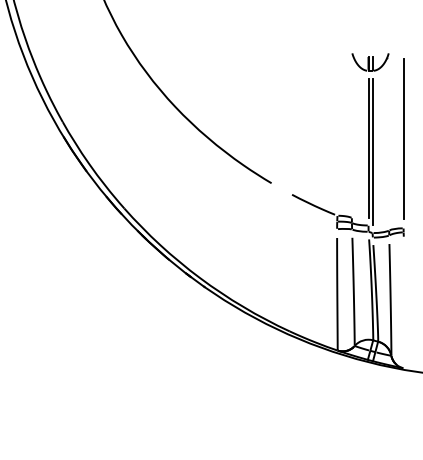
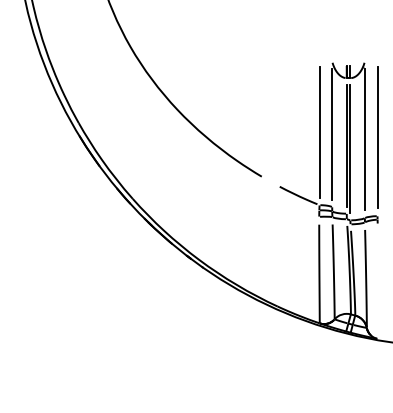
line: (337, 131) -> (319, 131), added
line: (352, 134) -> (332, 133), added
line: (388, 140) -> (364, 139), added

